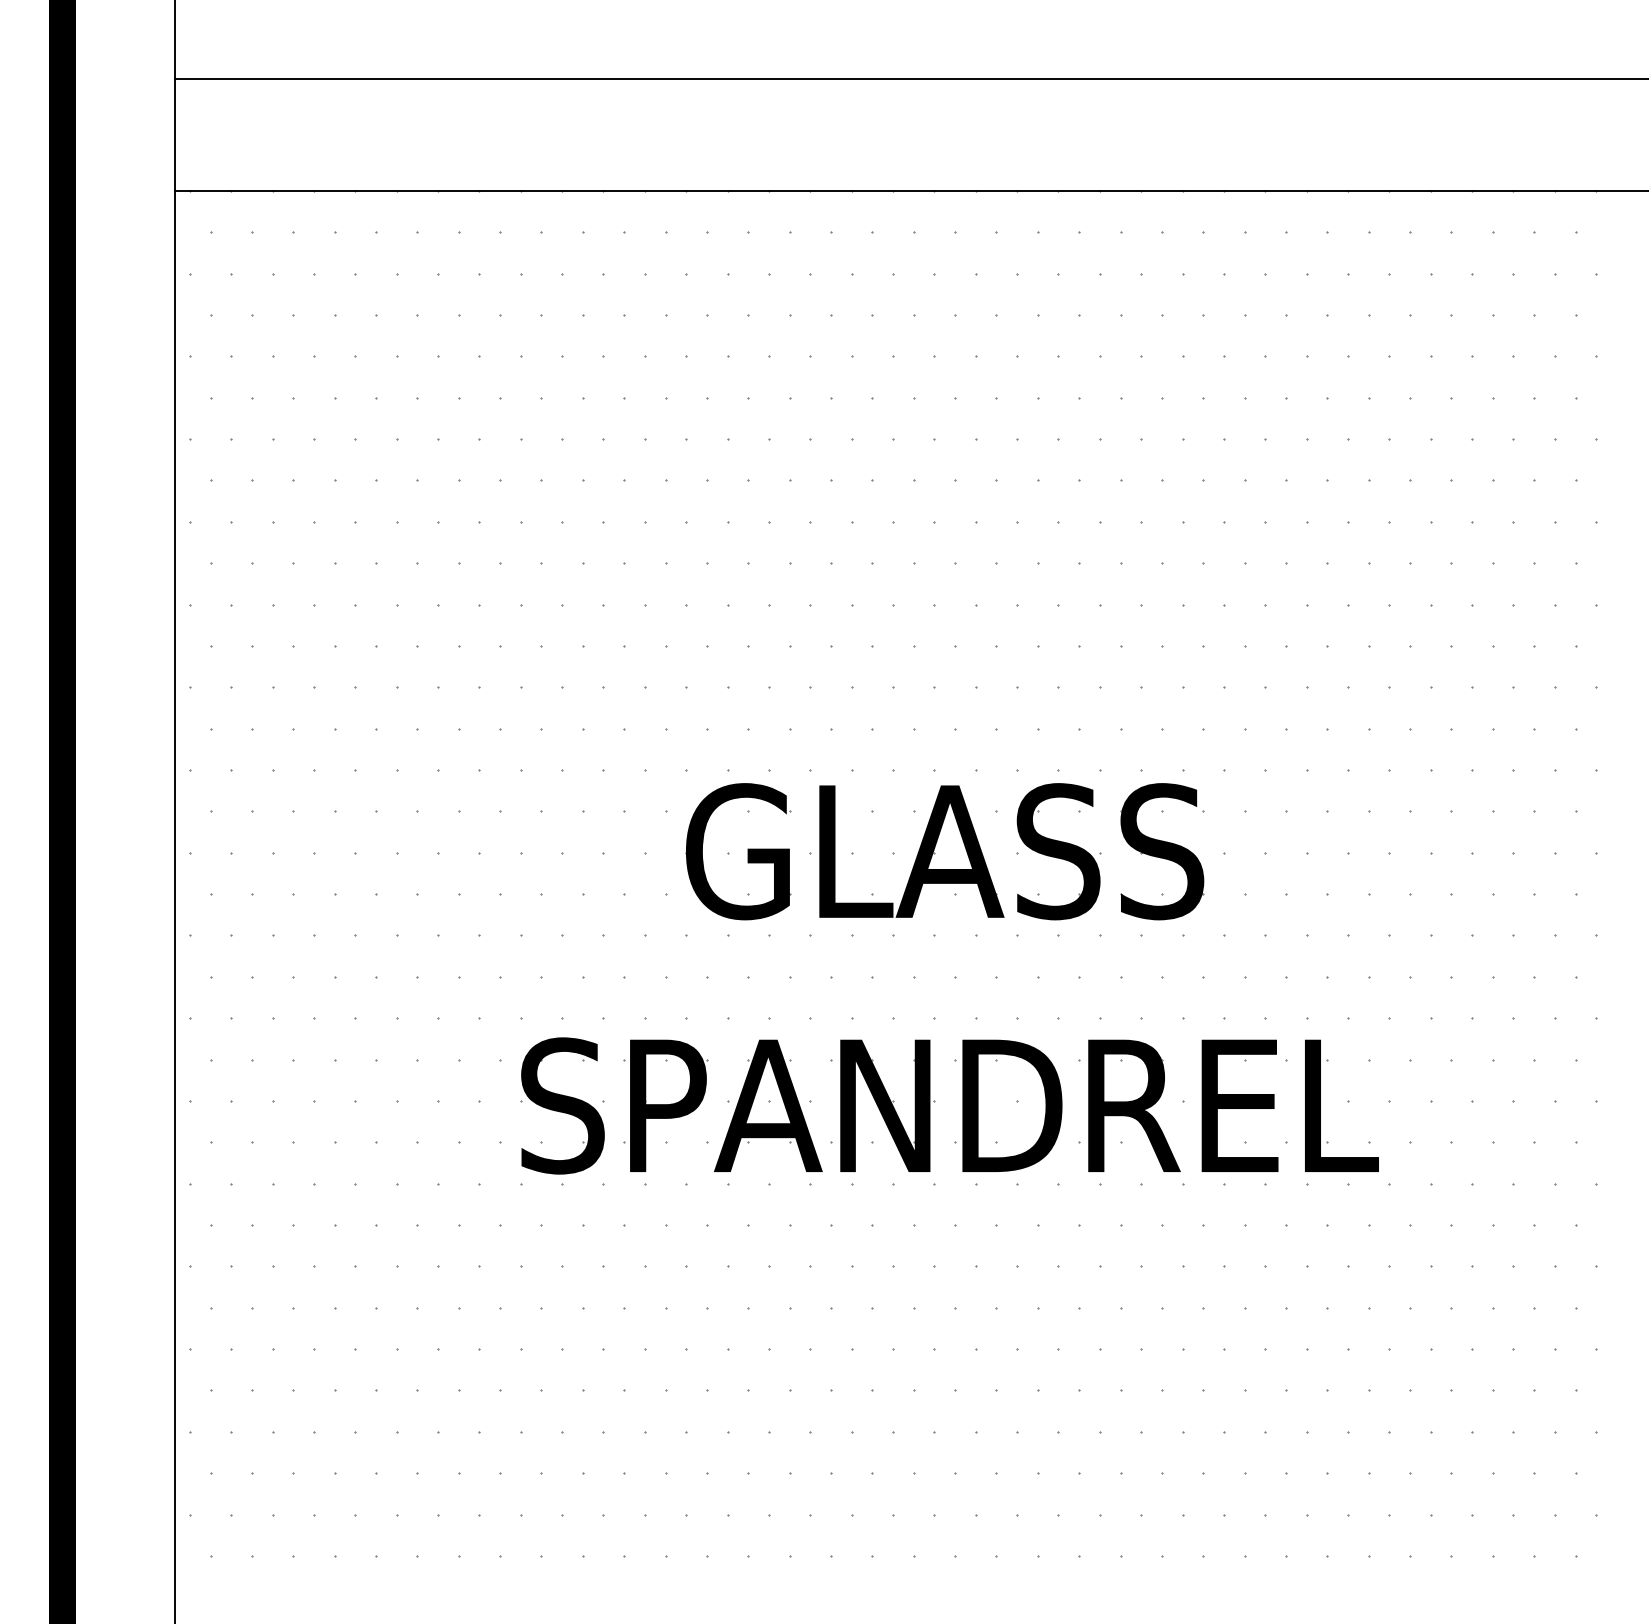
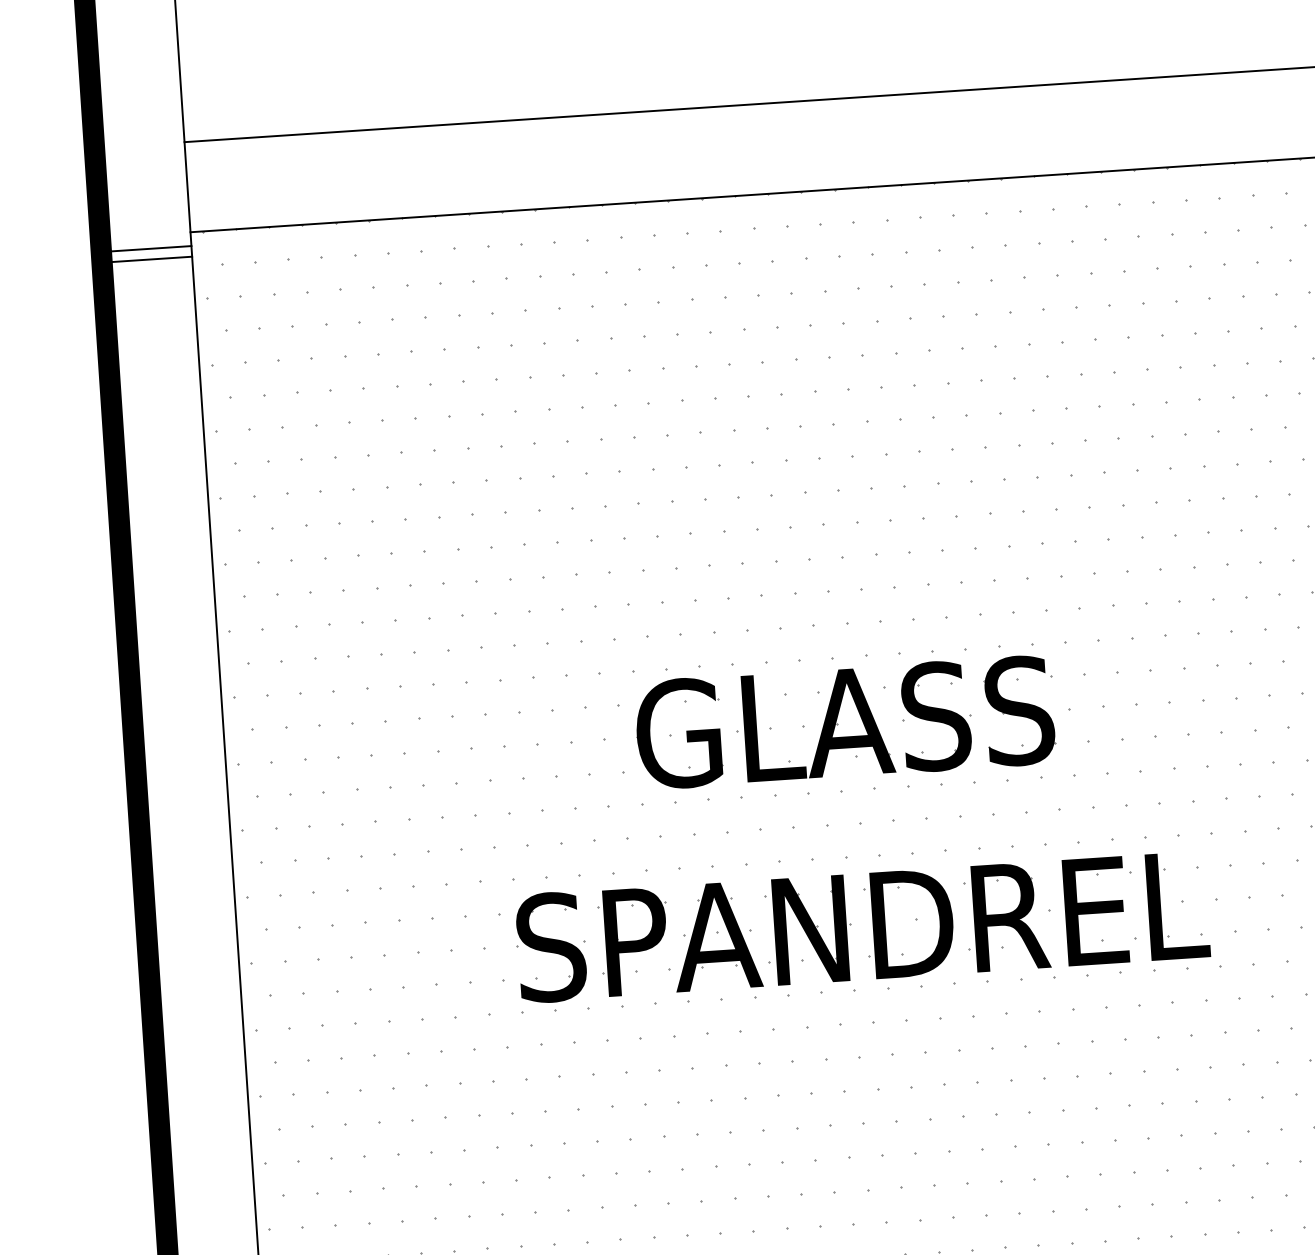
line: (118, 207) -> (146, 248), added
line: (118, 221) -> (146, 260), added

